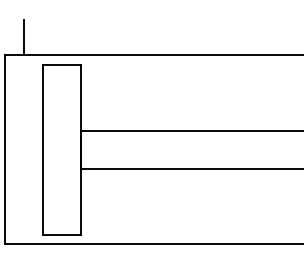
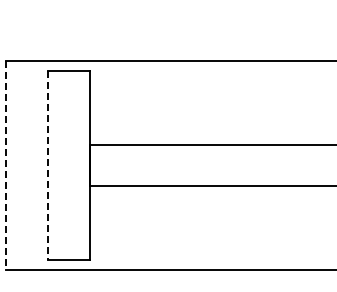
line: (23, 37) -> (26, 41), removed
line: (5, 149) -> (6, 165), solid -> dashed
line: (42, 150) -> (47, 166), solid -> dashed

